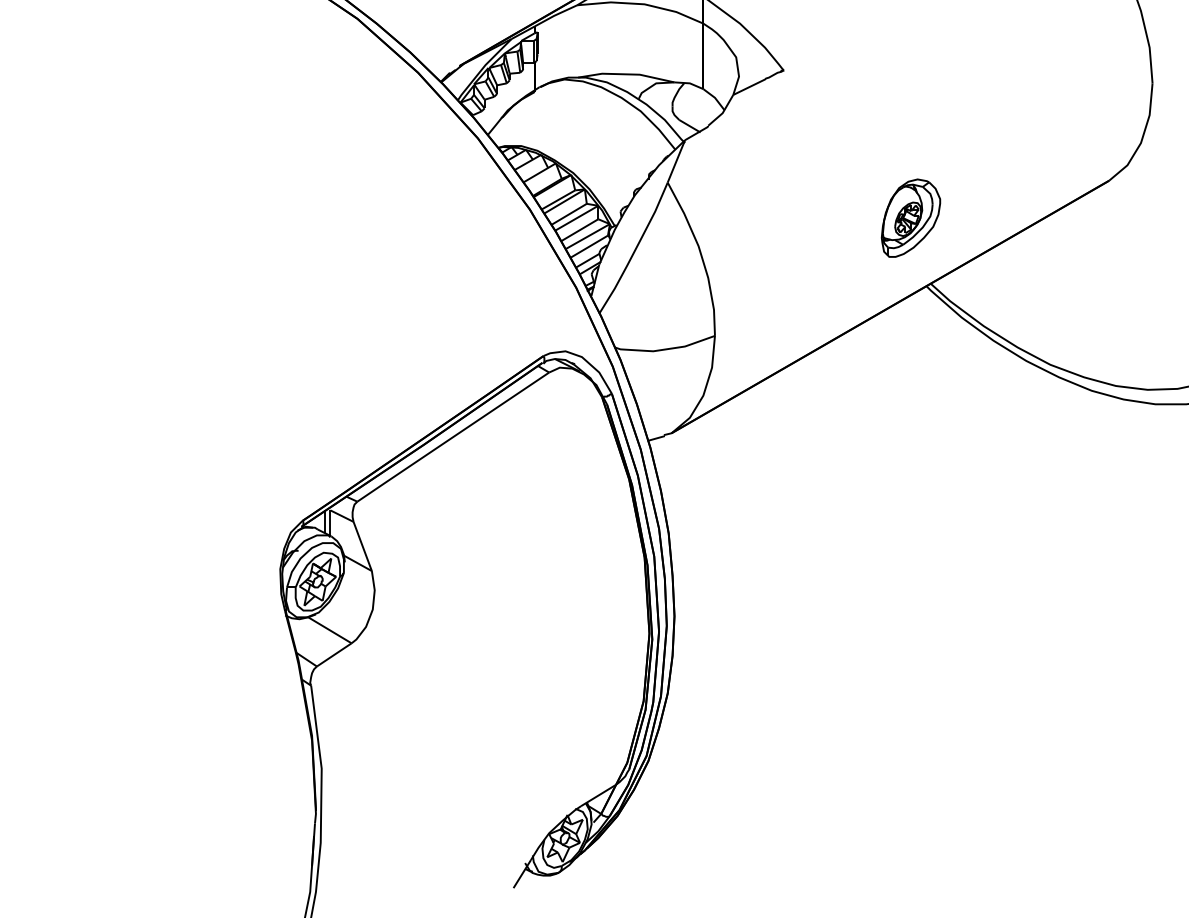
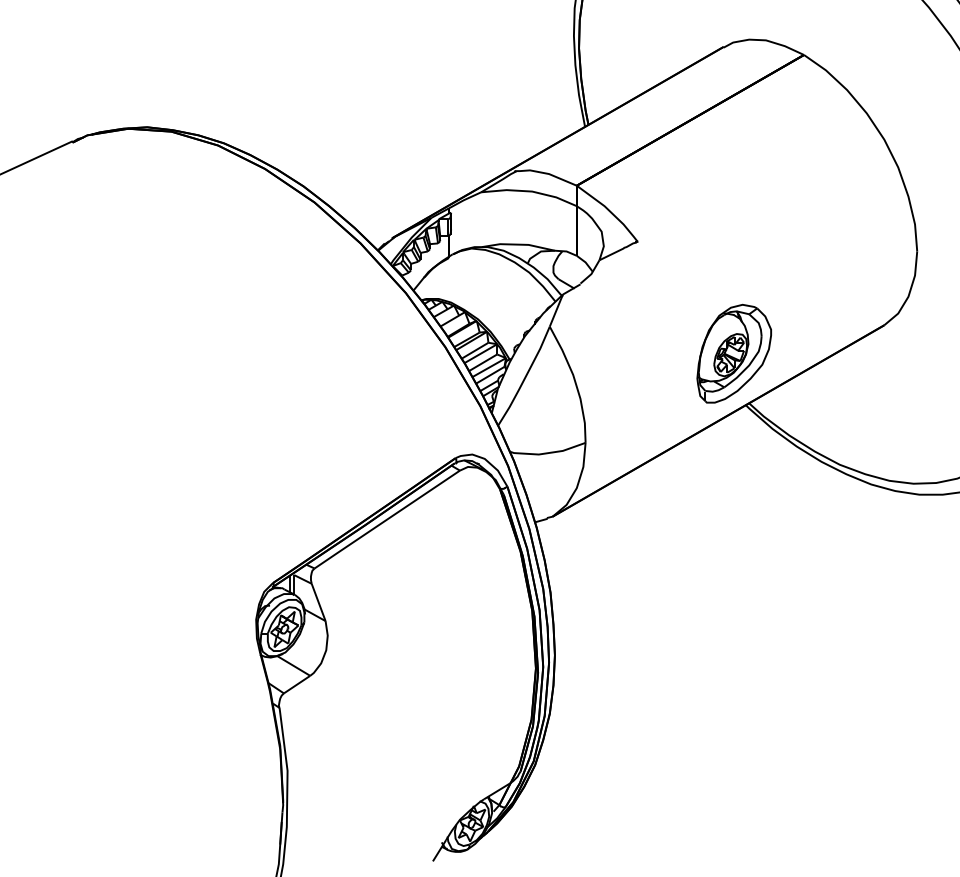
part: (910, 217) -> (733, 353), size x1.67

